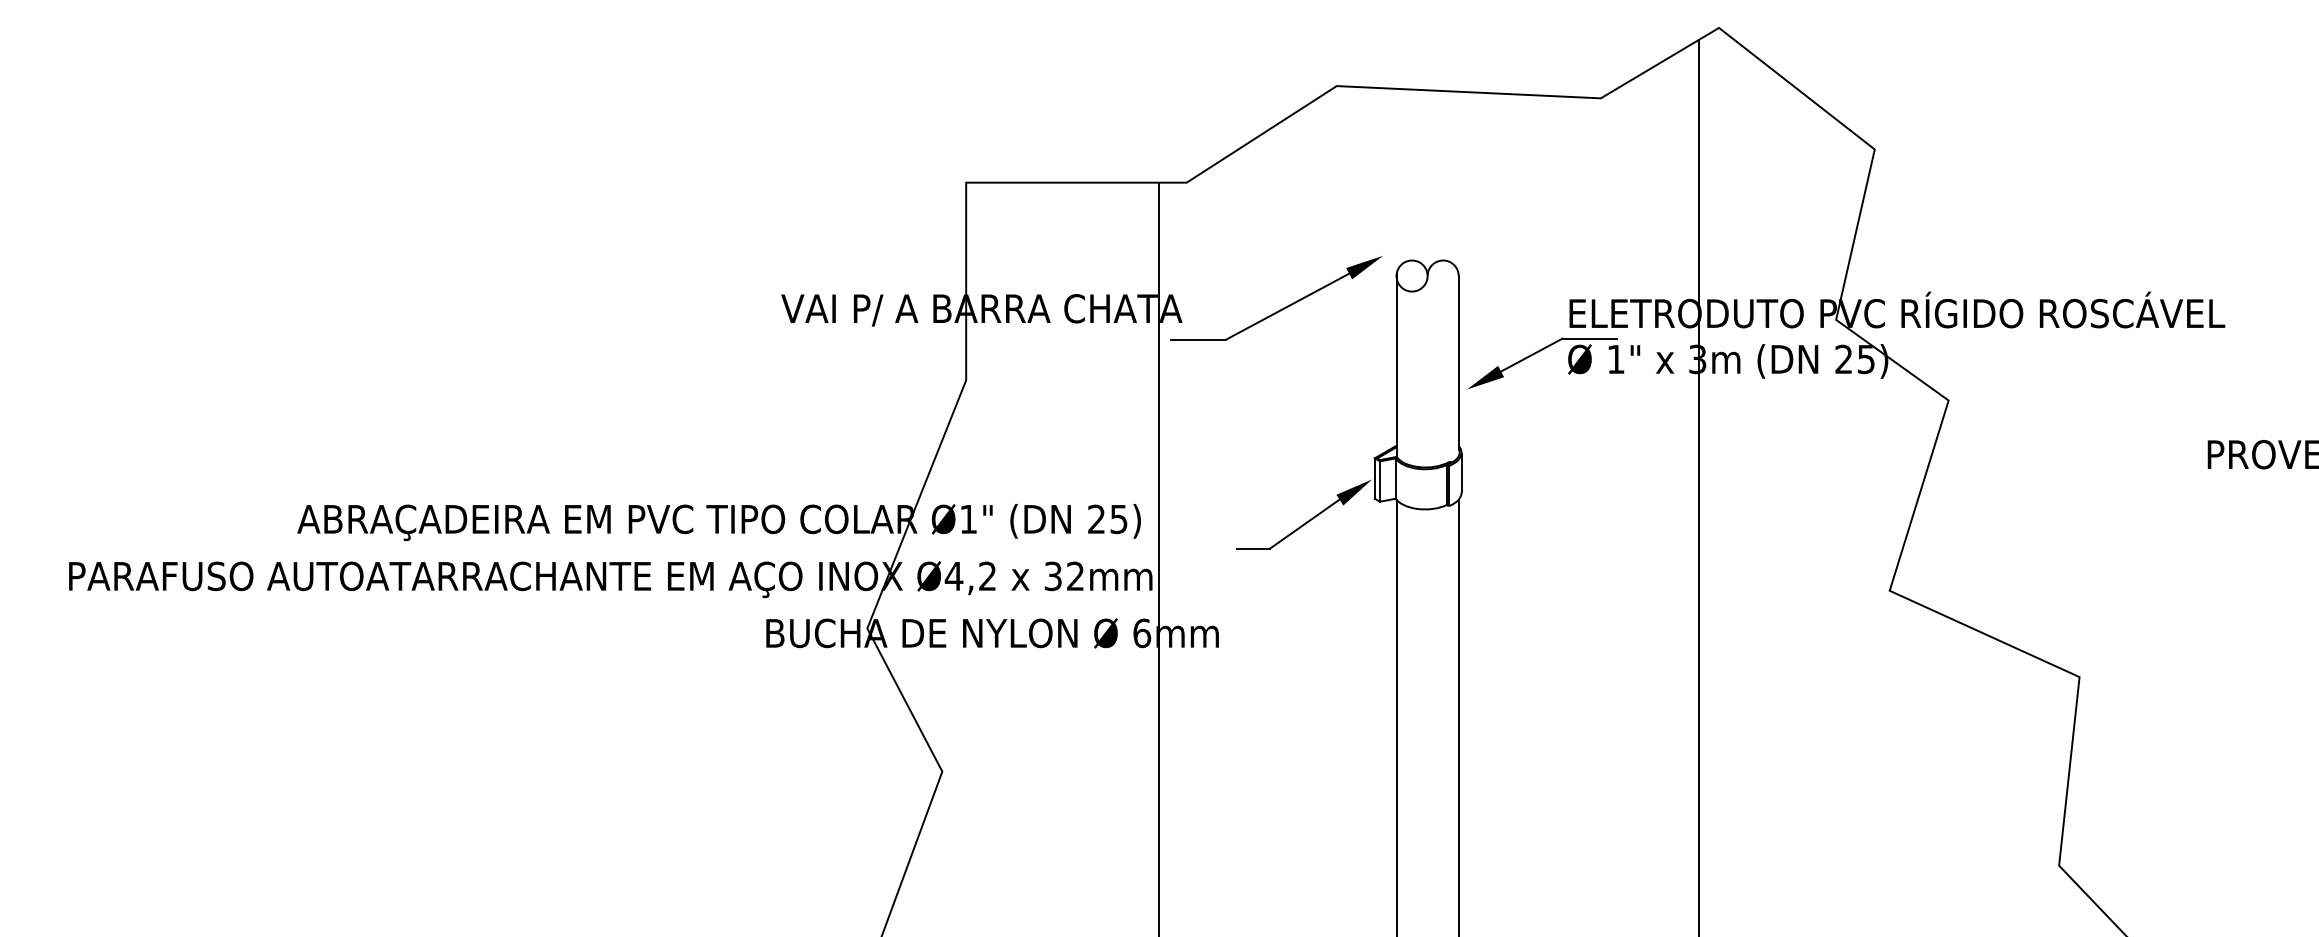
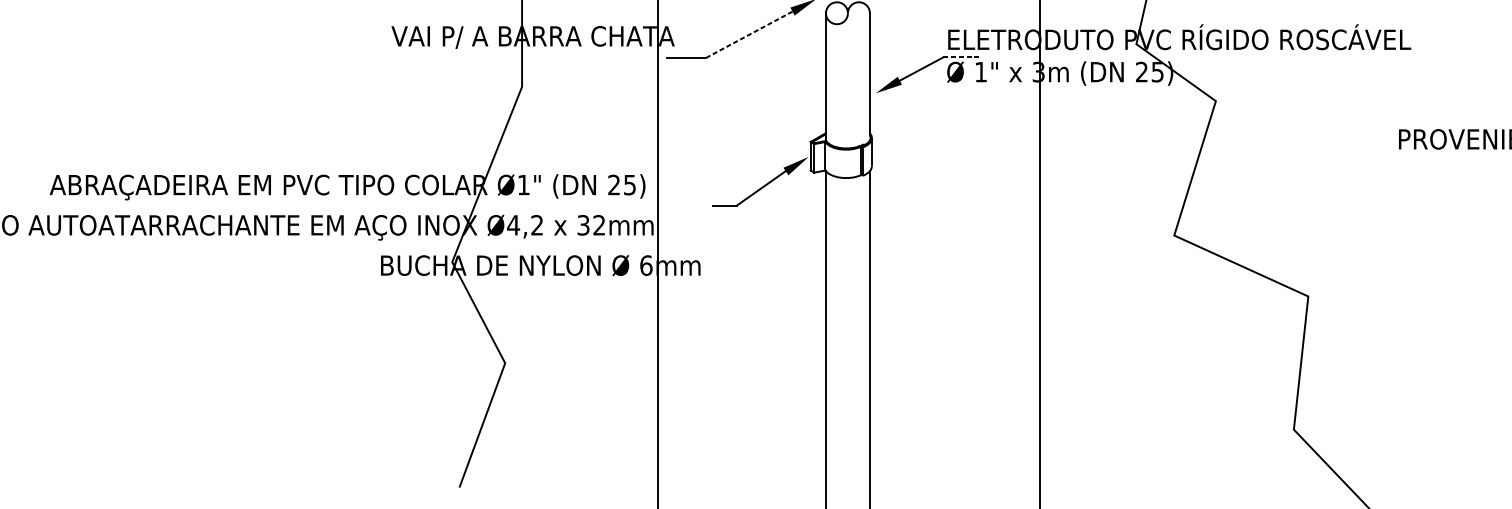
line: (1287, 306) -> (748, 34), solid -> dashed
line: (1590, 338) -> (962, 57), solid -> dashed

